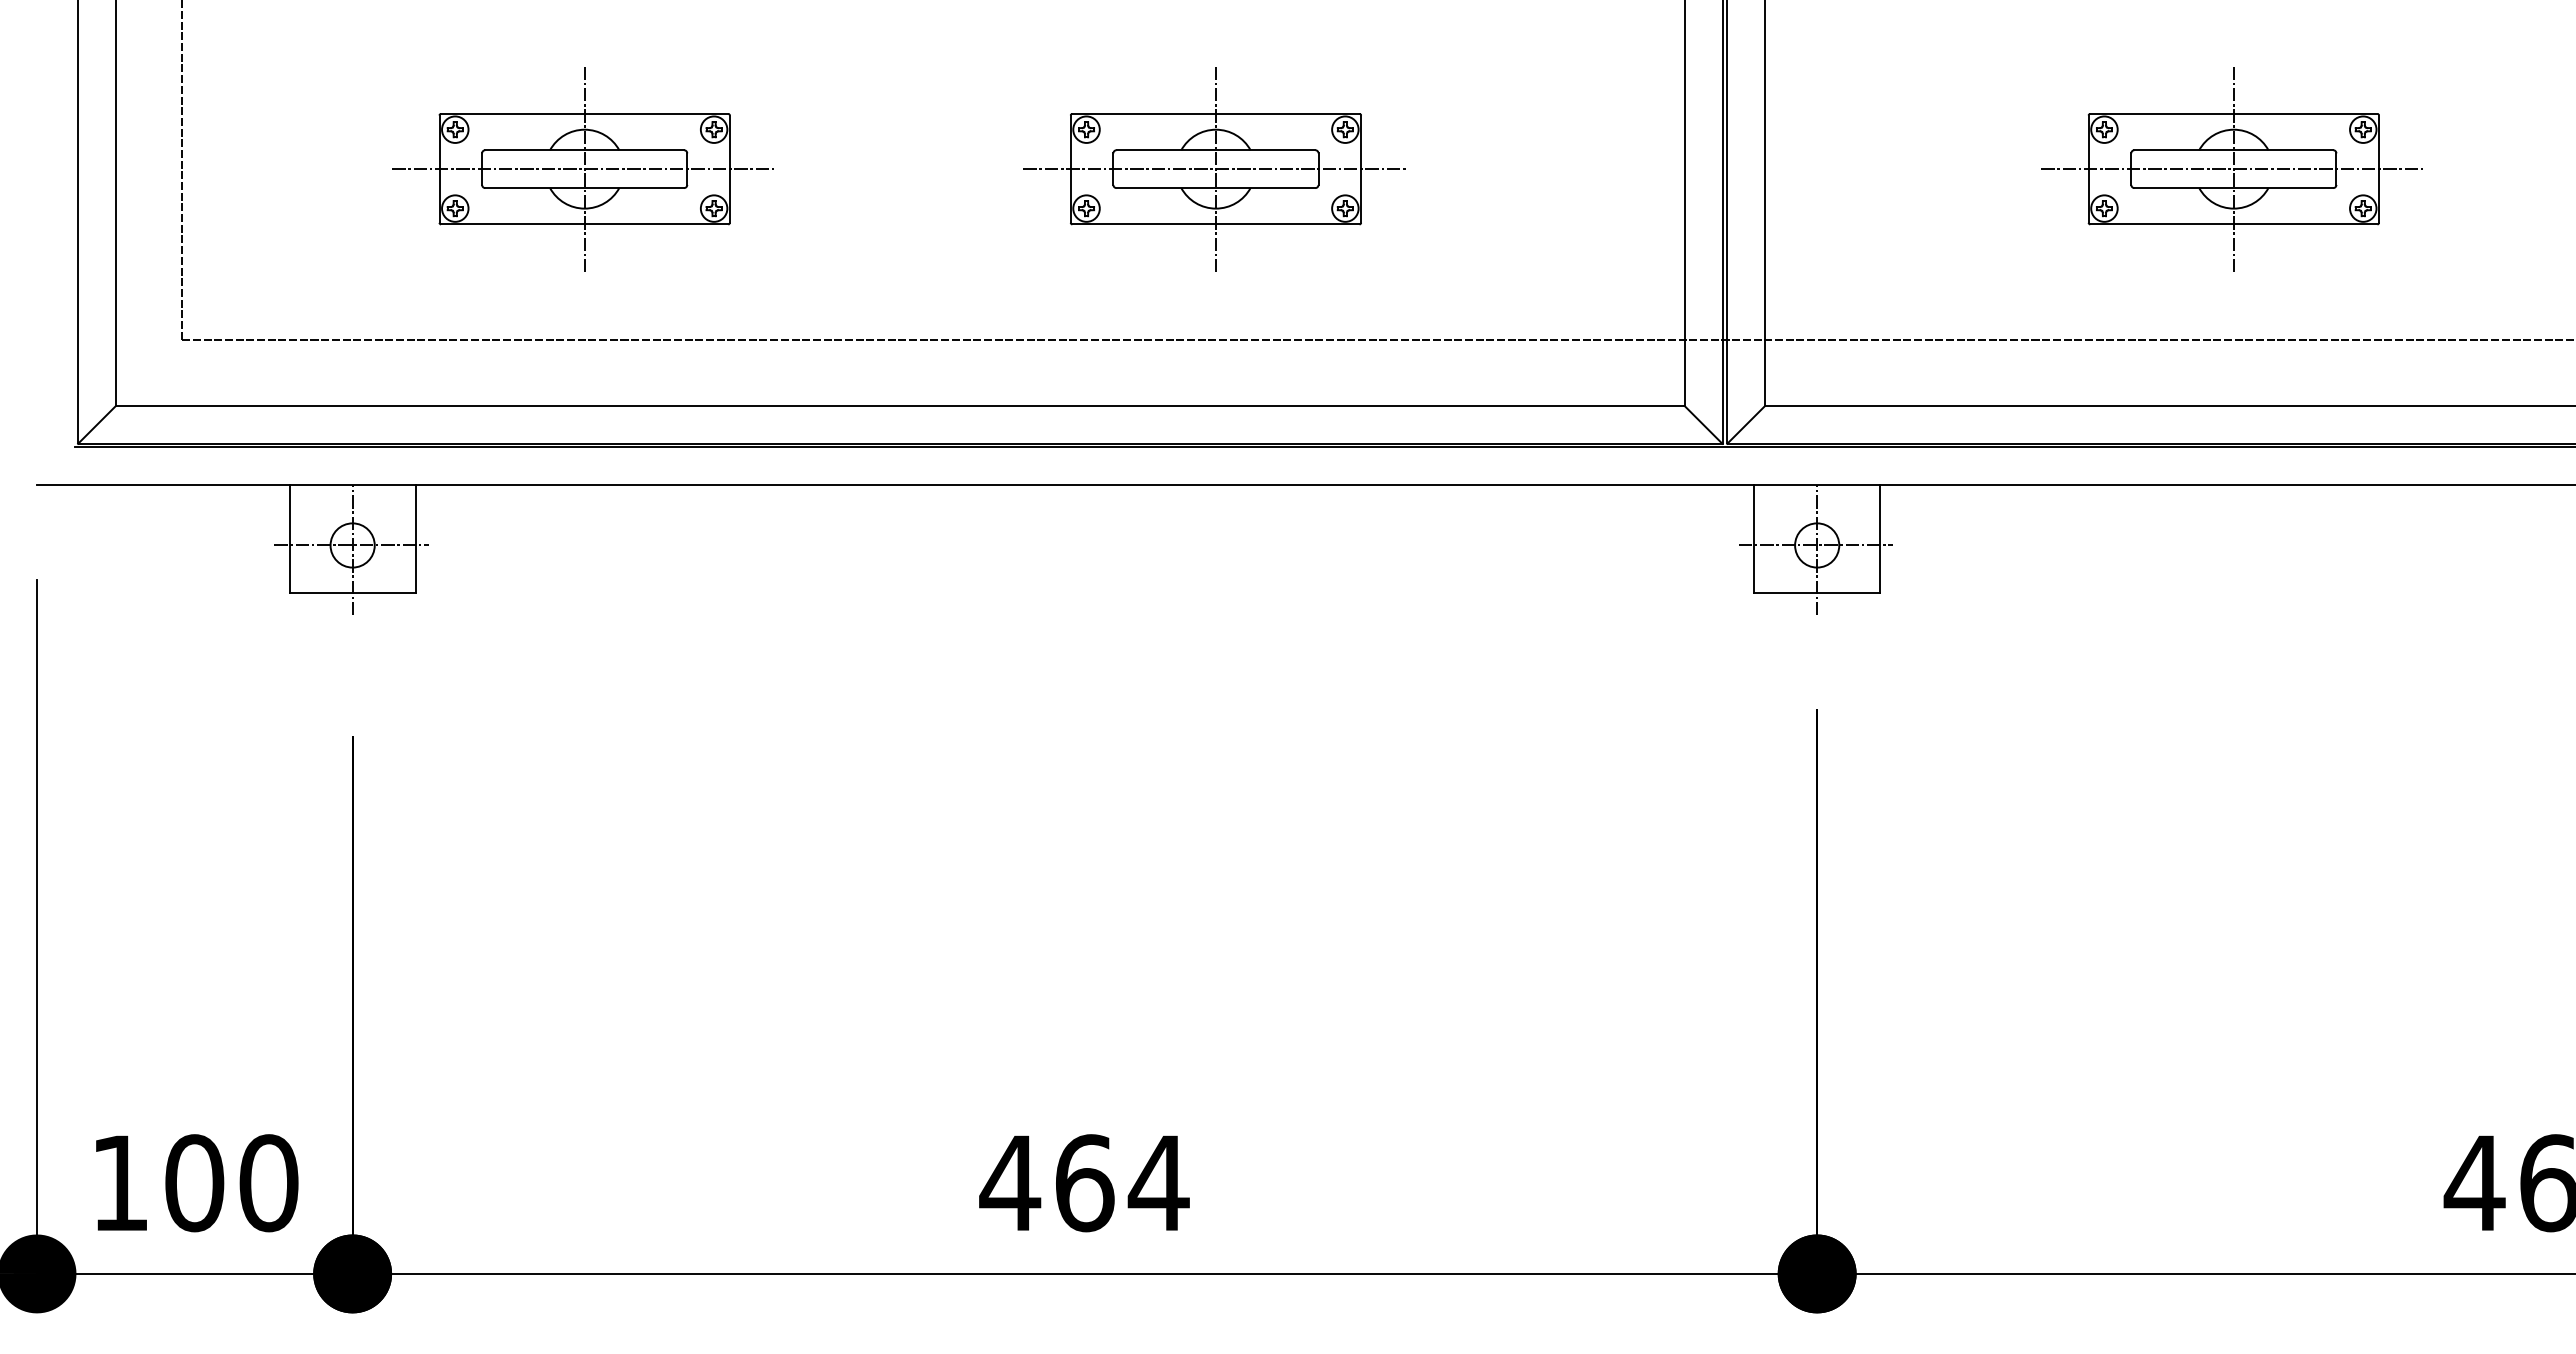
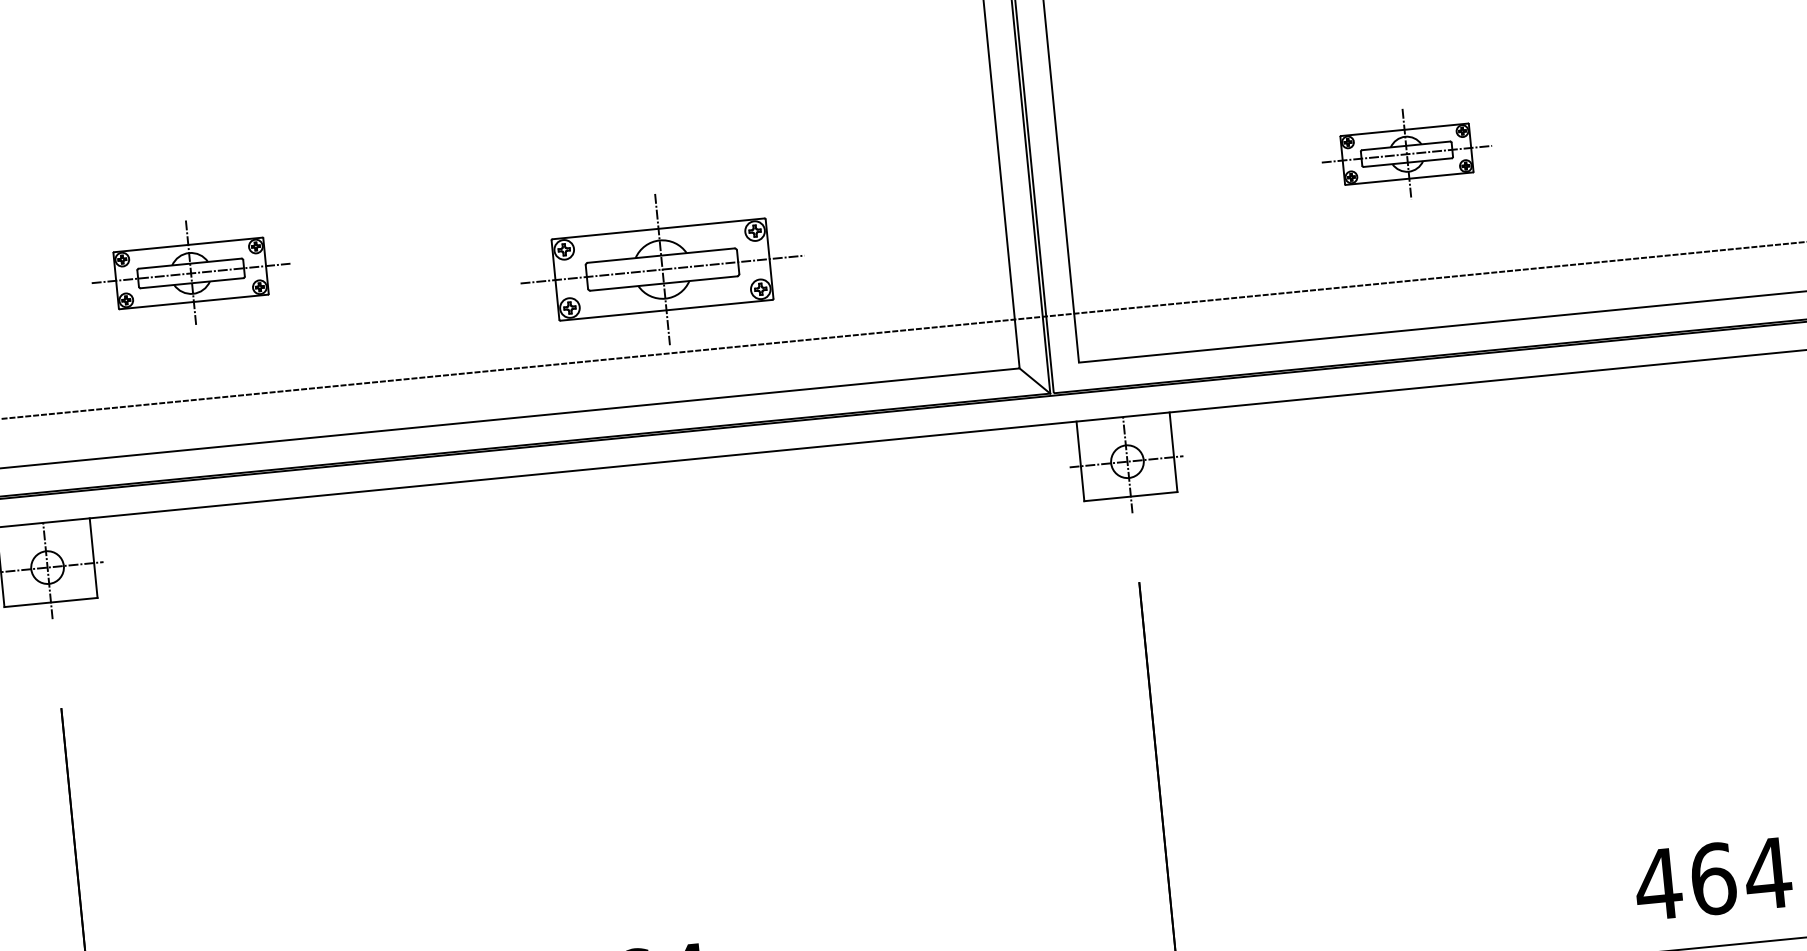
part: (582, 169) -> (189, 273), size x0.7
part: (1214, 169) -> (661, 269), moved
part: (2231, 169) -> (1405, 154), size x0.6
line: (1746, 424) -> (1066, 377), removed

